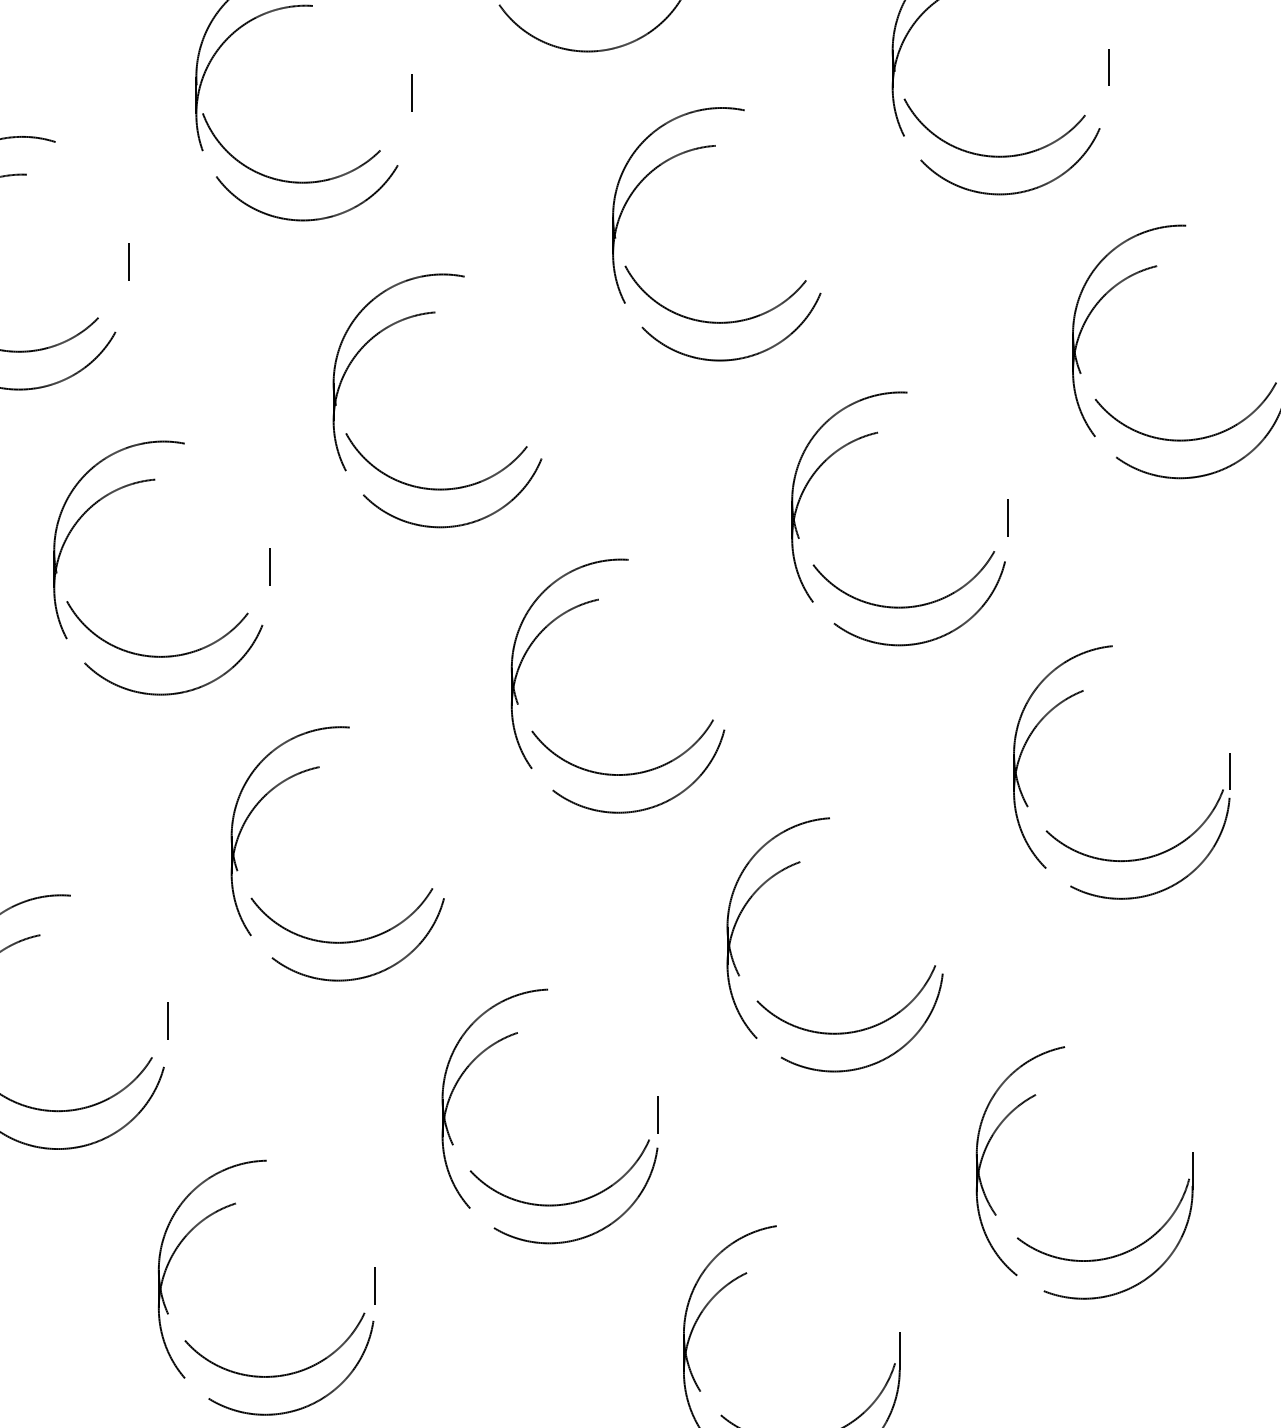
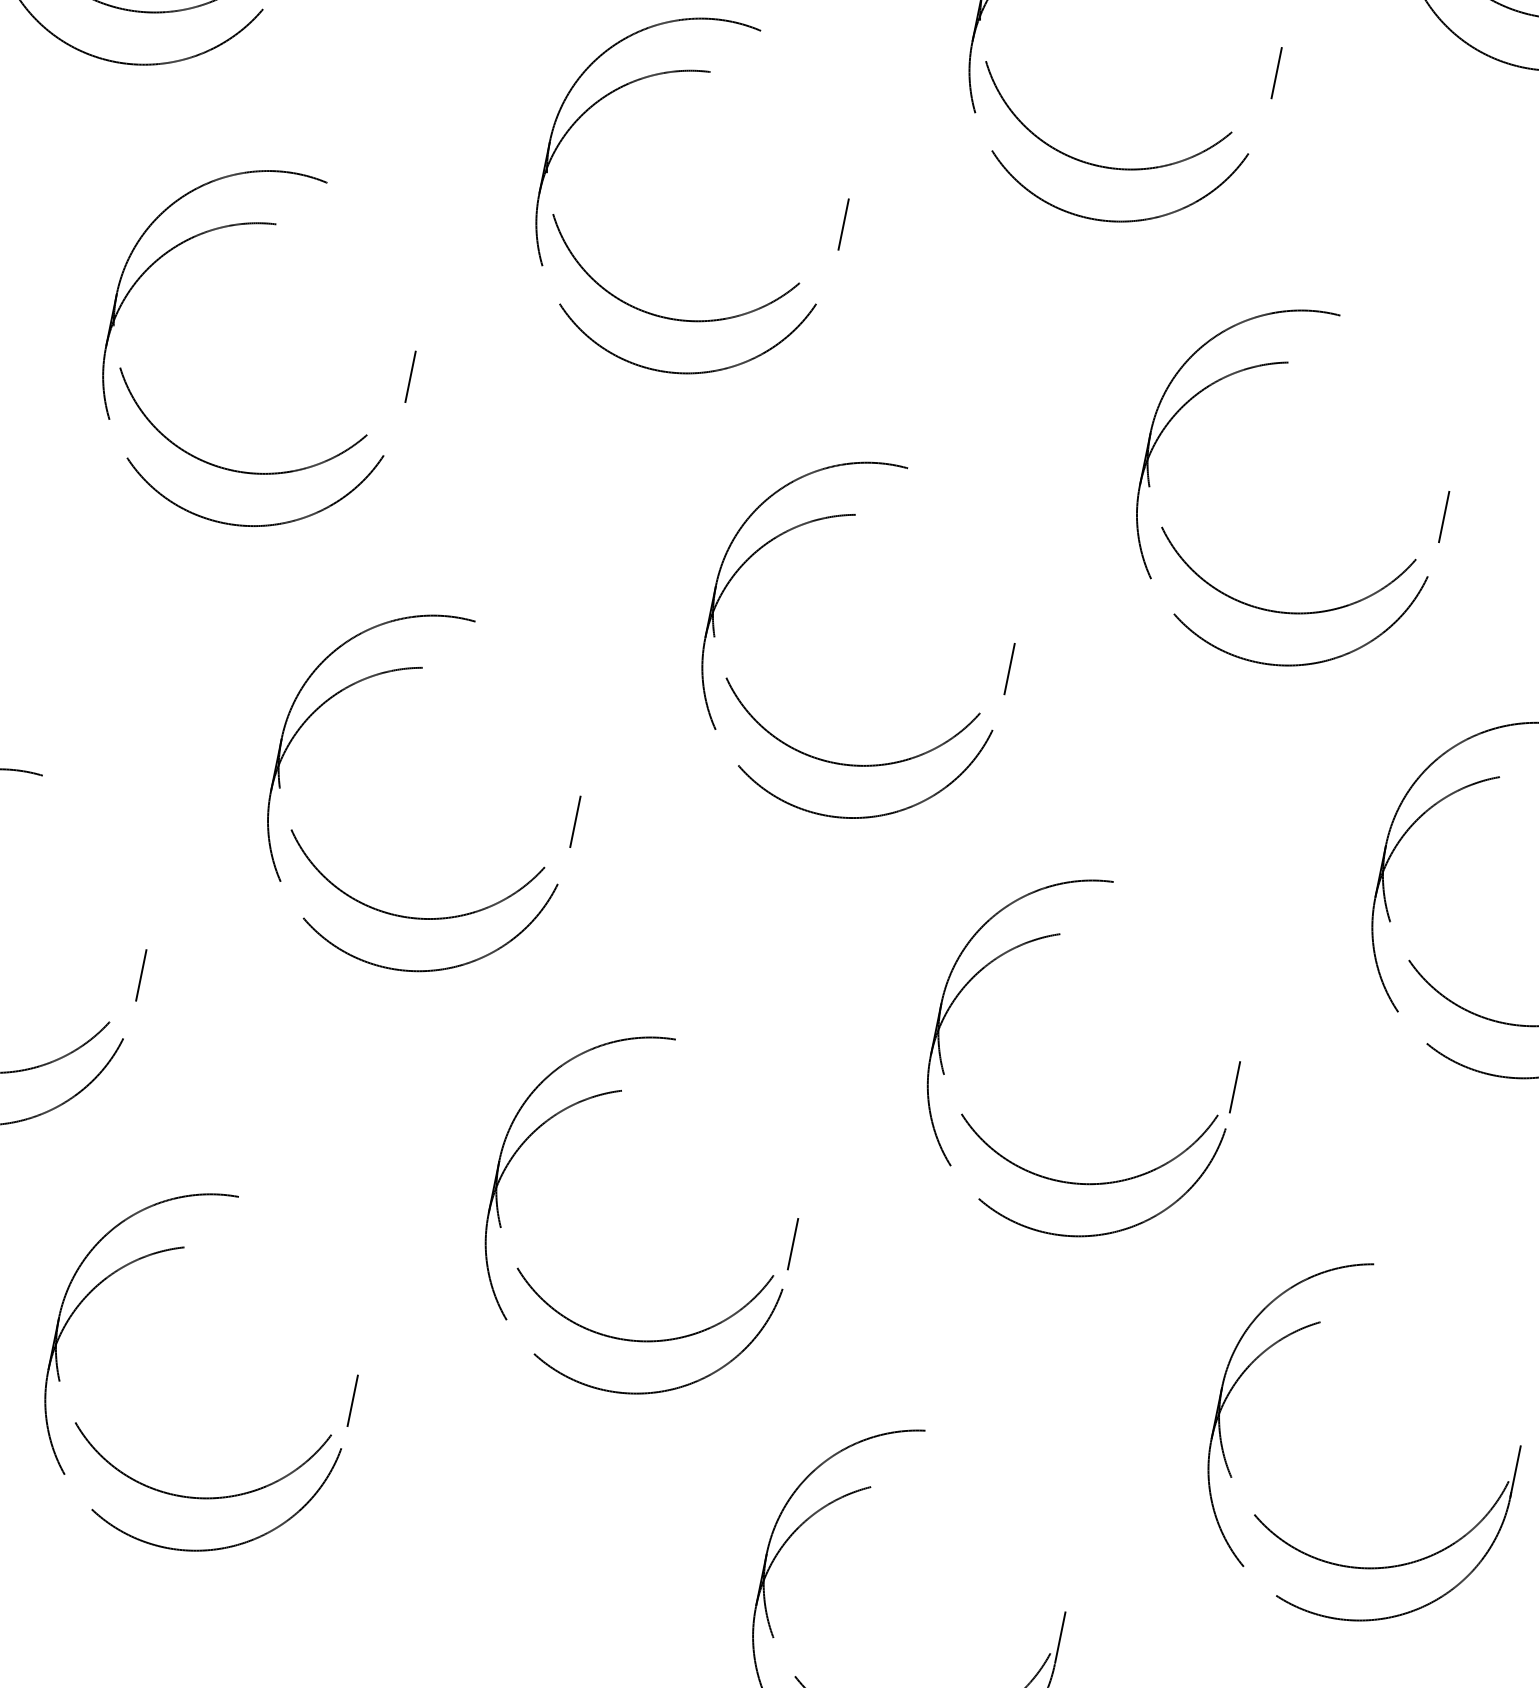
line: (828, 233) -> (1276, 73), added
line: (549, 399) -> (843, 224), added
line: (727, 684) -> (1009, 668), added
line: (447, 852) -> (575, 821), added
line: (943, 943) -> (1235, 1087), added

